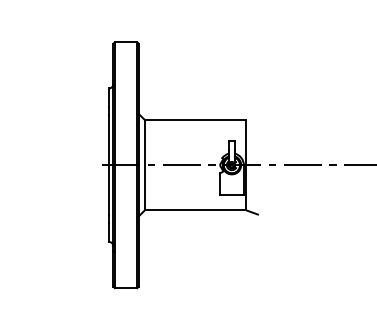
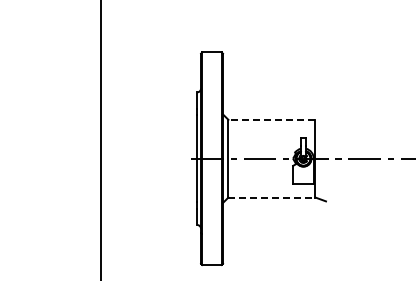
line: (194, 119) -> (271, 119), solid -> dashed
line: (196, 210) -> (272, 197), solid -> dashed

